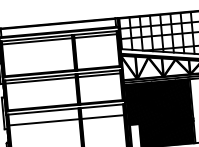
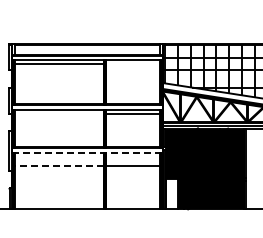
line: (95, 36) -> (132, 64), removed
line: (40, 80) -> (58, 113), removed
line: (65, 109) -> (87, 152), solid -> dashed
line: (43, 122) -> (58, 166), solid -> dashed

